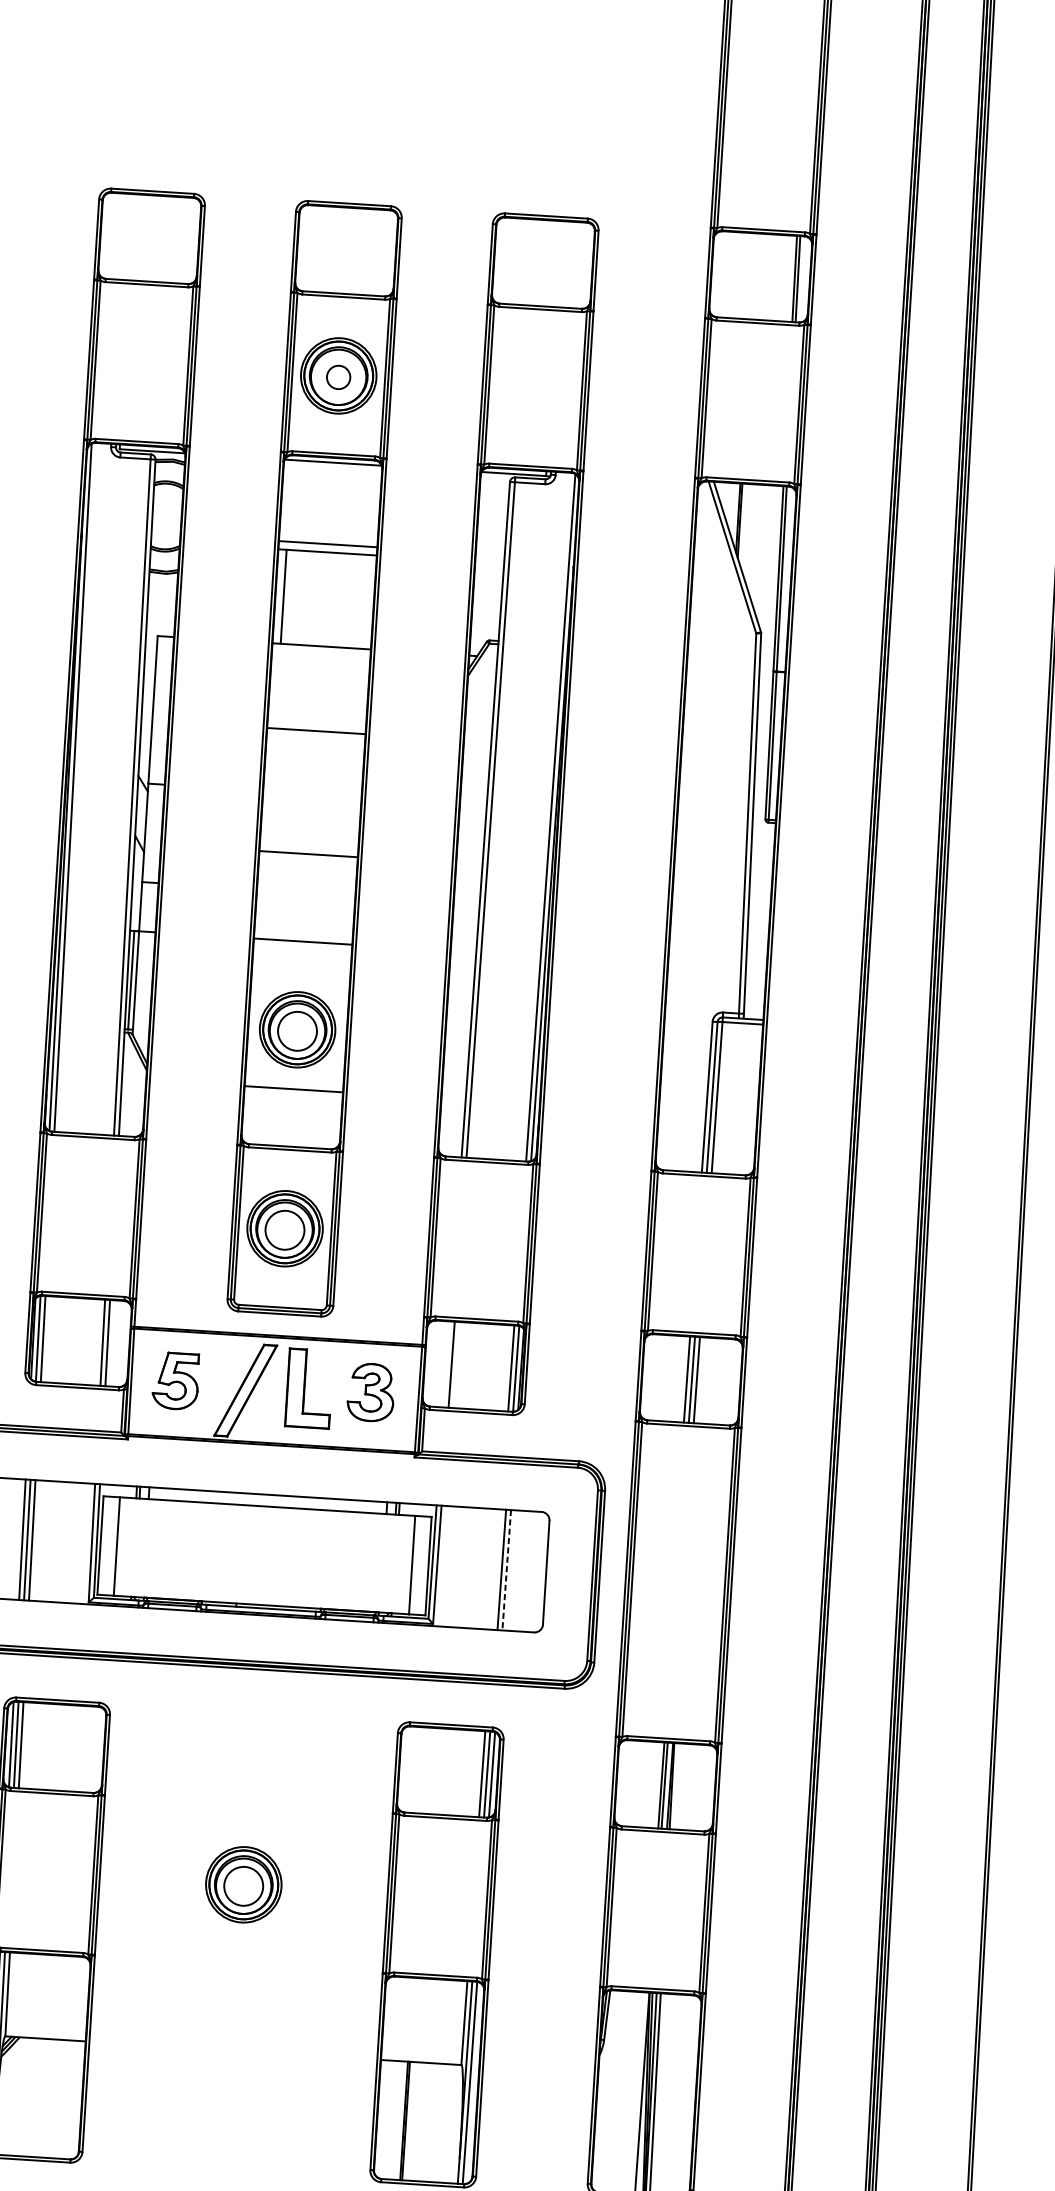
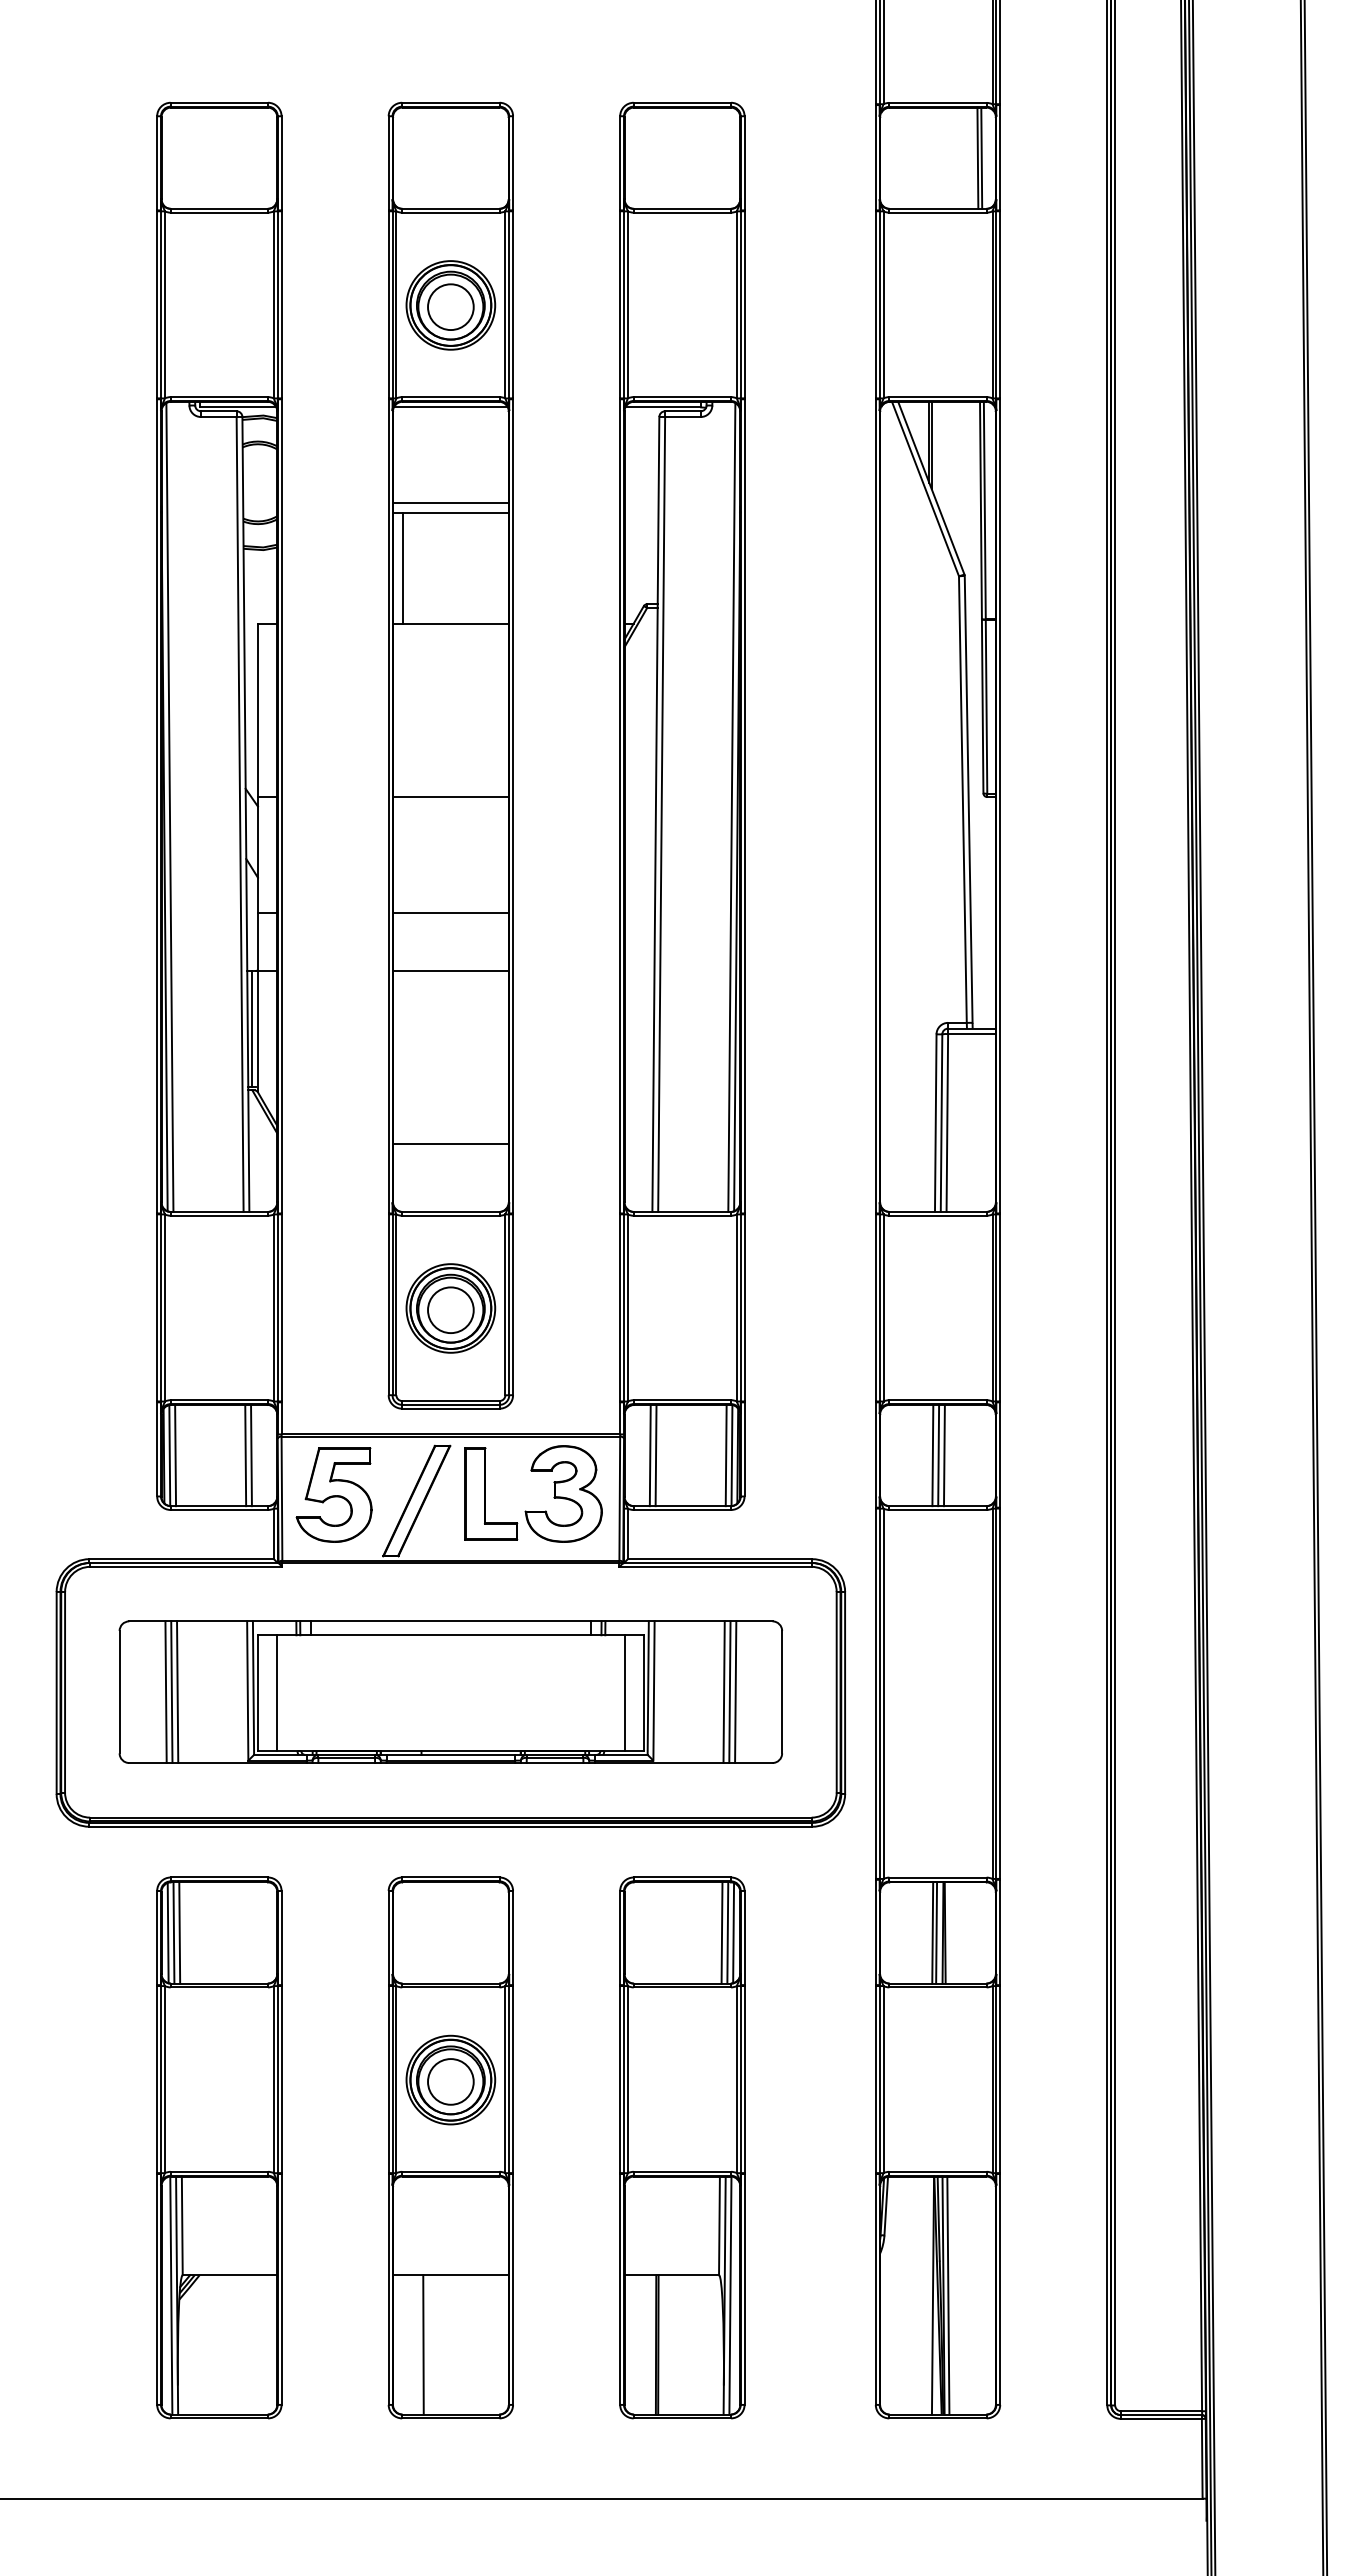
circle: (338, 377) -> (450, 307), size x1.67
line: (316, 731) -> (450, 797), moved
line: (308, 853) -> (450, 912), moved
part: (297, 1029) -> (450, 1074), removed
line: (446, 1364) -> (649, 1455), added
part: (175, 1380) -> (333, 1494), size x1.43
part: (370, 1392) -> (563, 1493), size x1.43
line: (496, 1569) -> (723, 1692), added
line: (506, 1570) -> (735, 1692), dashed -> solid
part: (239, 1942) -> (450, 2147), added

